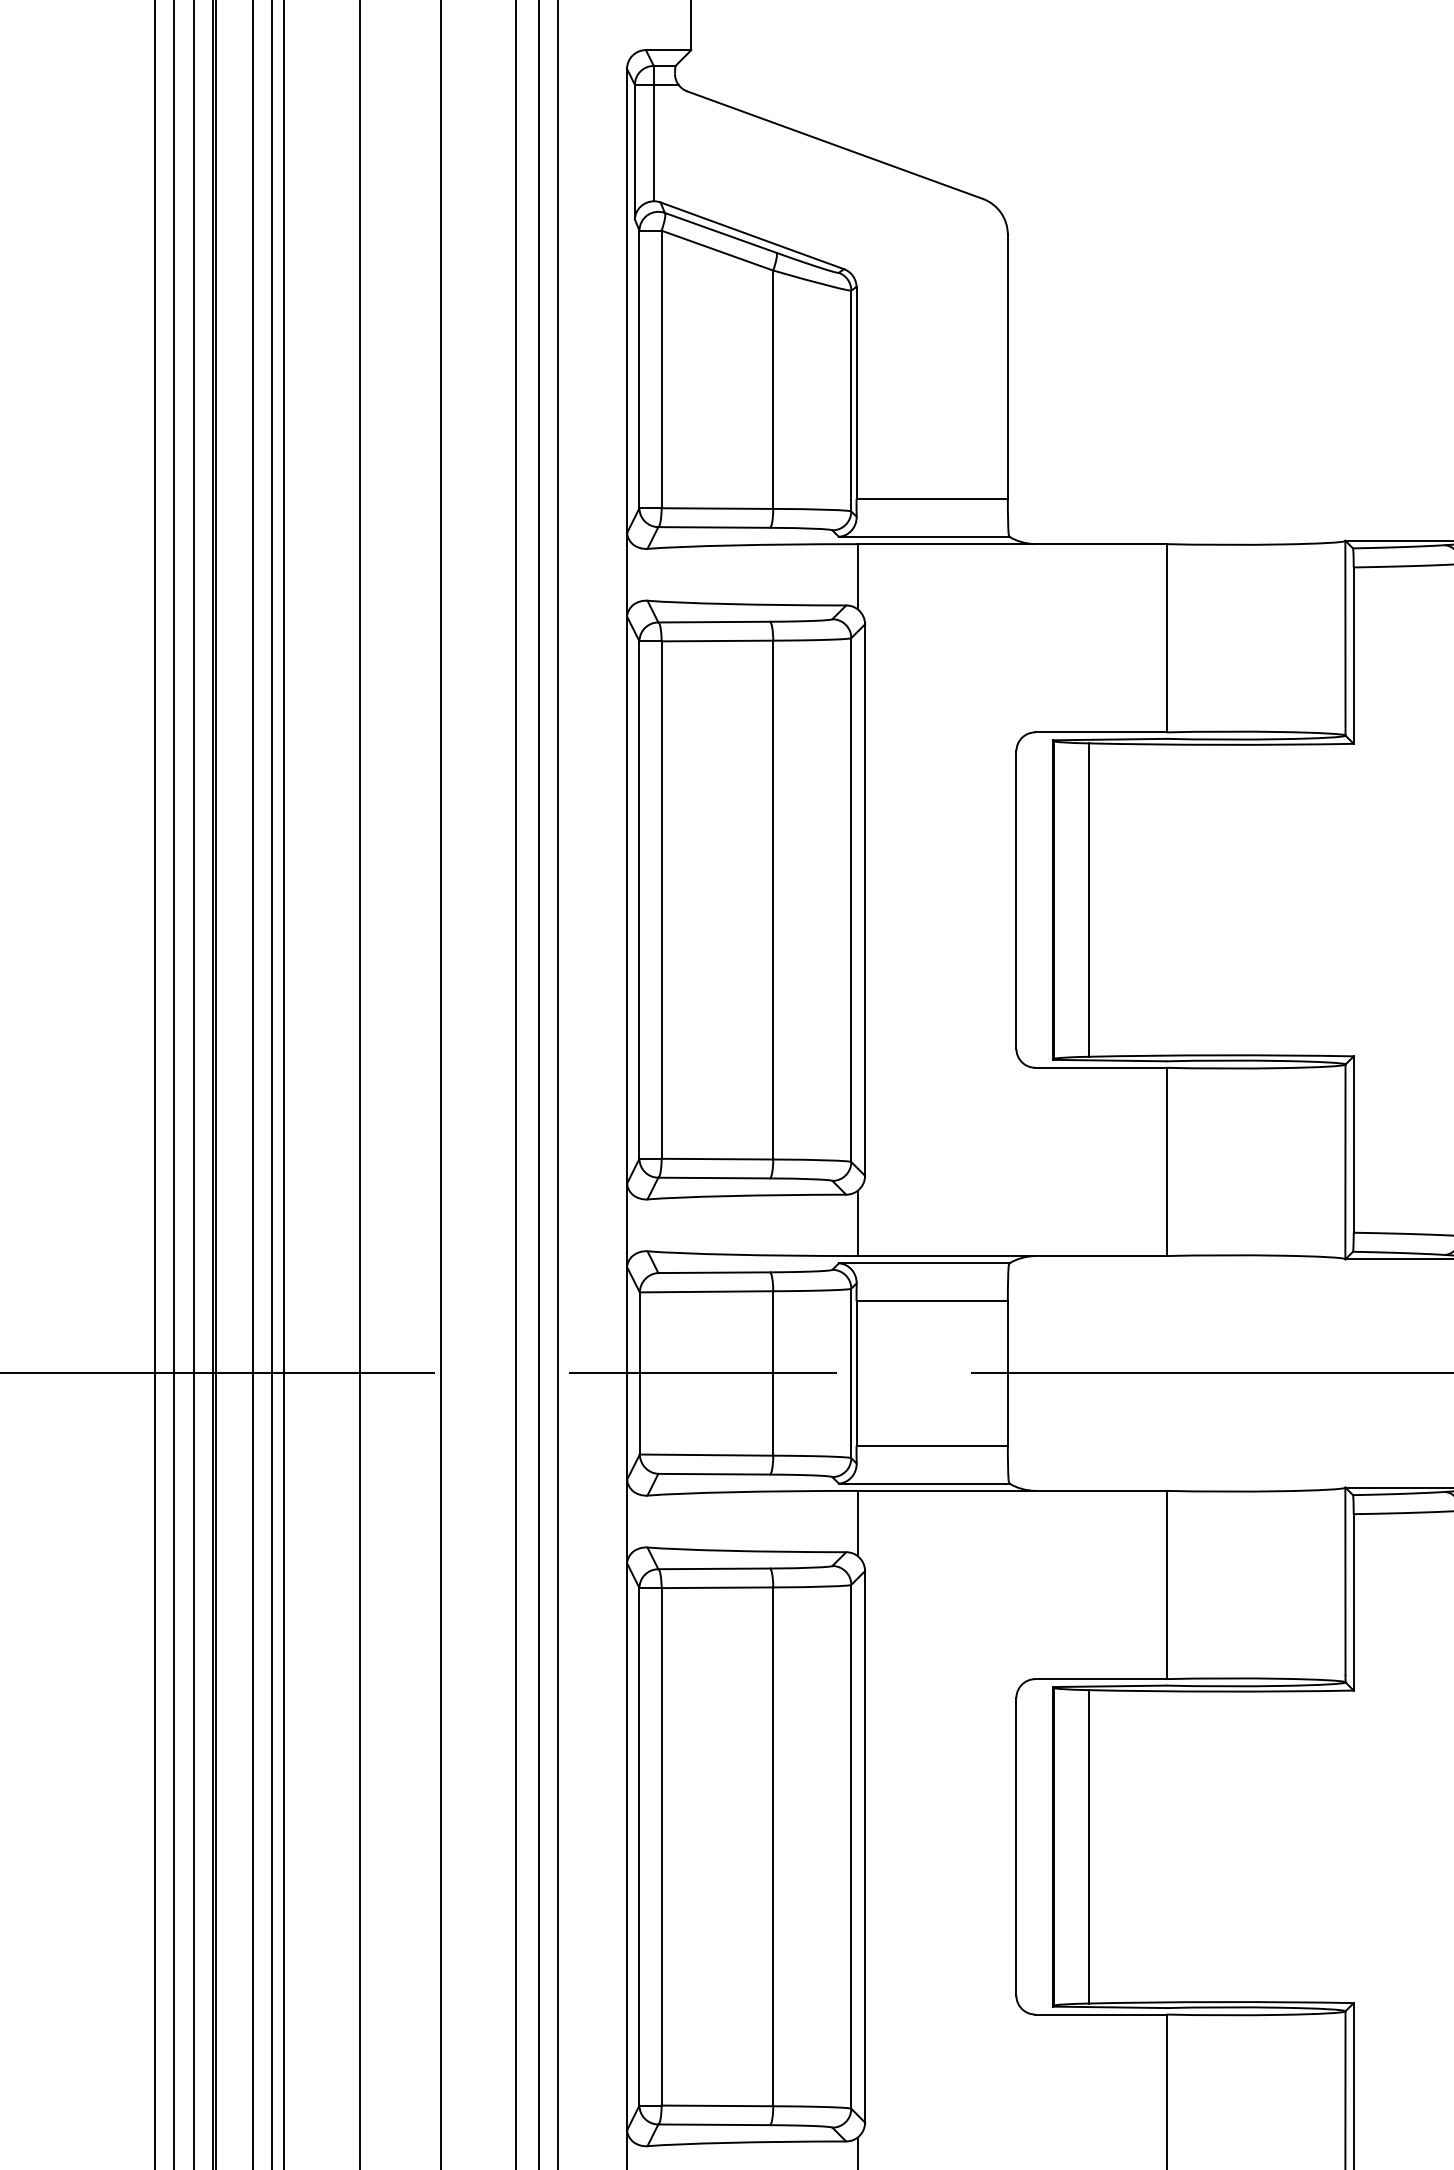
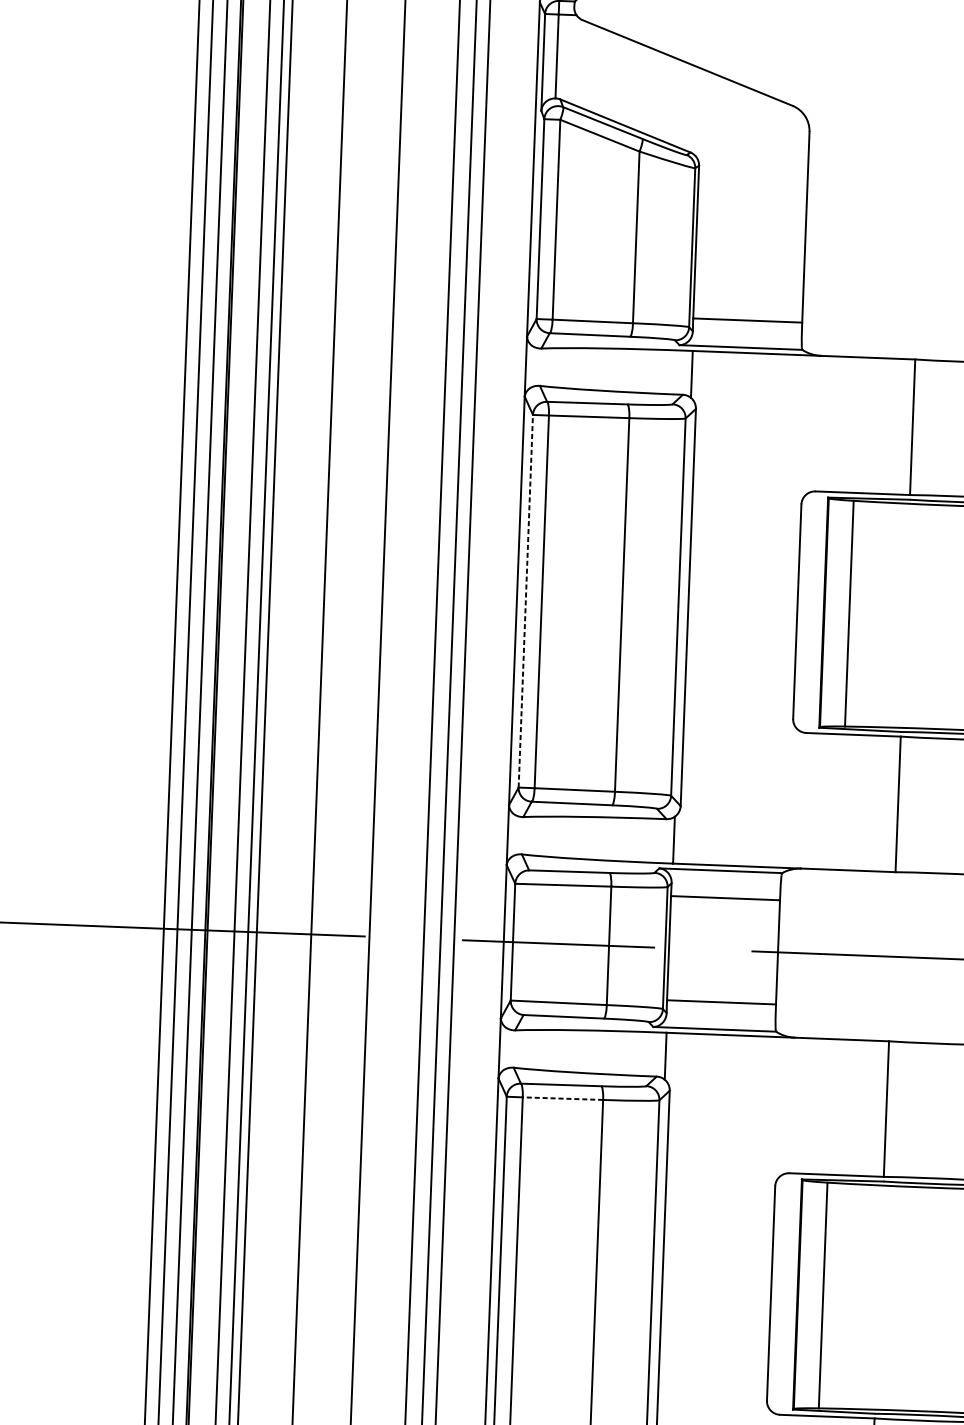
line: (639, 900) -> (525, 601), solid -> dashed
line: (717, 1587) -> (563, 1098), solid -> dashed

